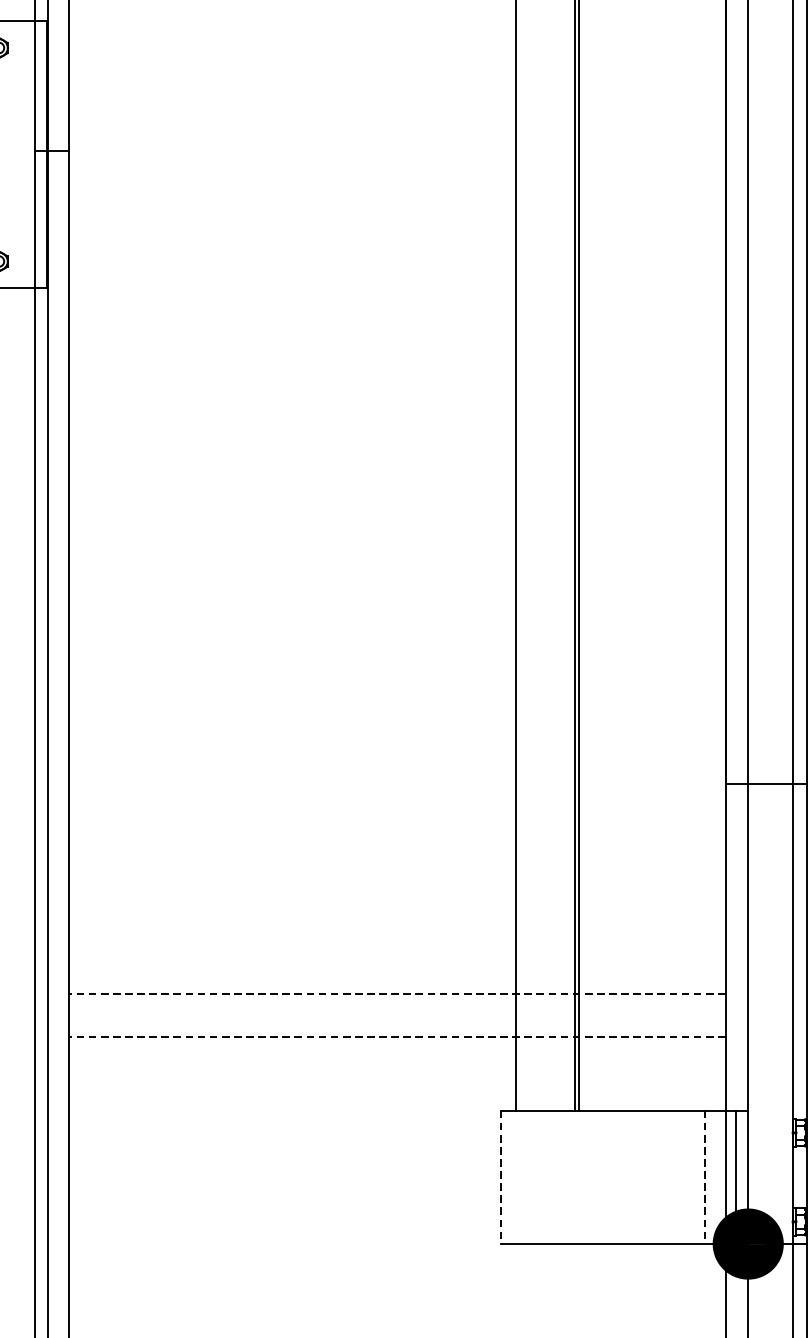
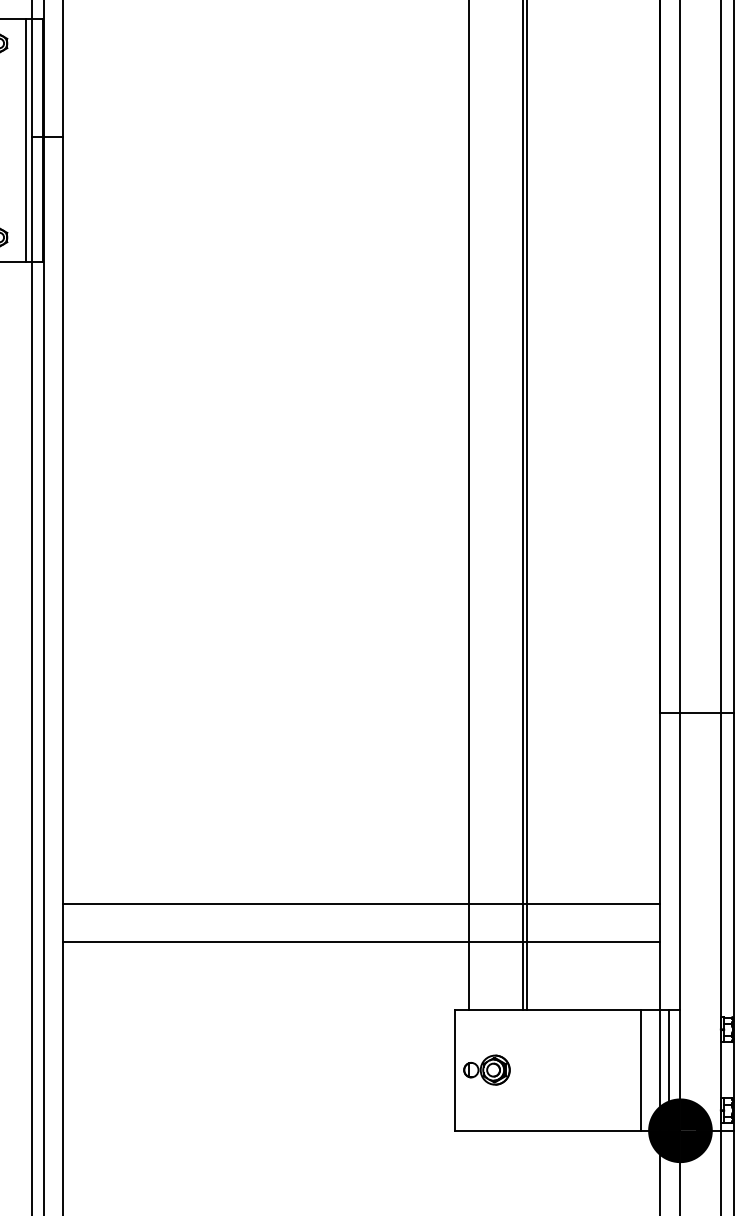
line: (27, 154) -> (25, 140), added
line: (397, 994) -> (361, 903), dashed -> solid
line: (397, 1036) -> (361, 942), dashed -> solid
part: (534, 1176) -> (486, 1069), added
line: (500, 1177) -> (455, 1070), dashed -> solid
line: (704, 1177) -> (640, 1070), dashed -> solid

